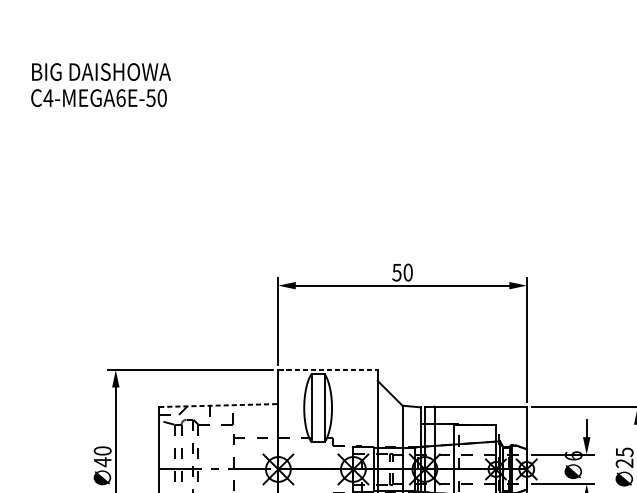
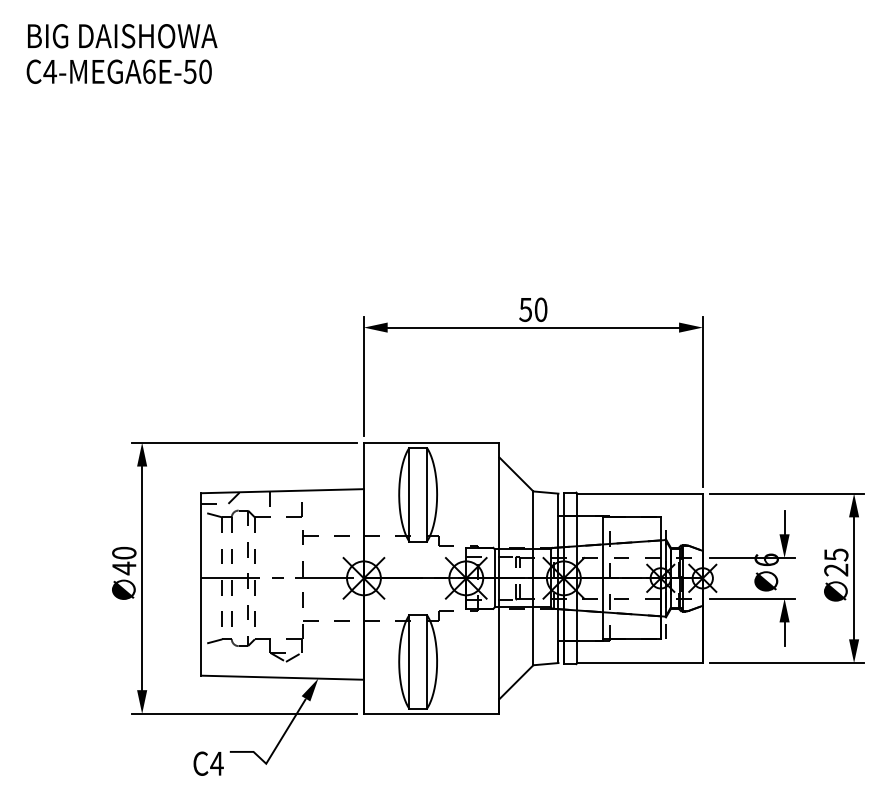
line: (327, 369) -> (431, 442), dashed -> solid
line: (219, 405) -> (283, 491), dashed -> solid

